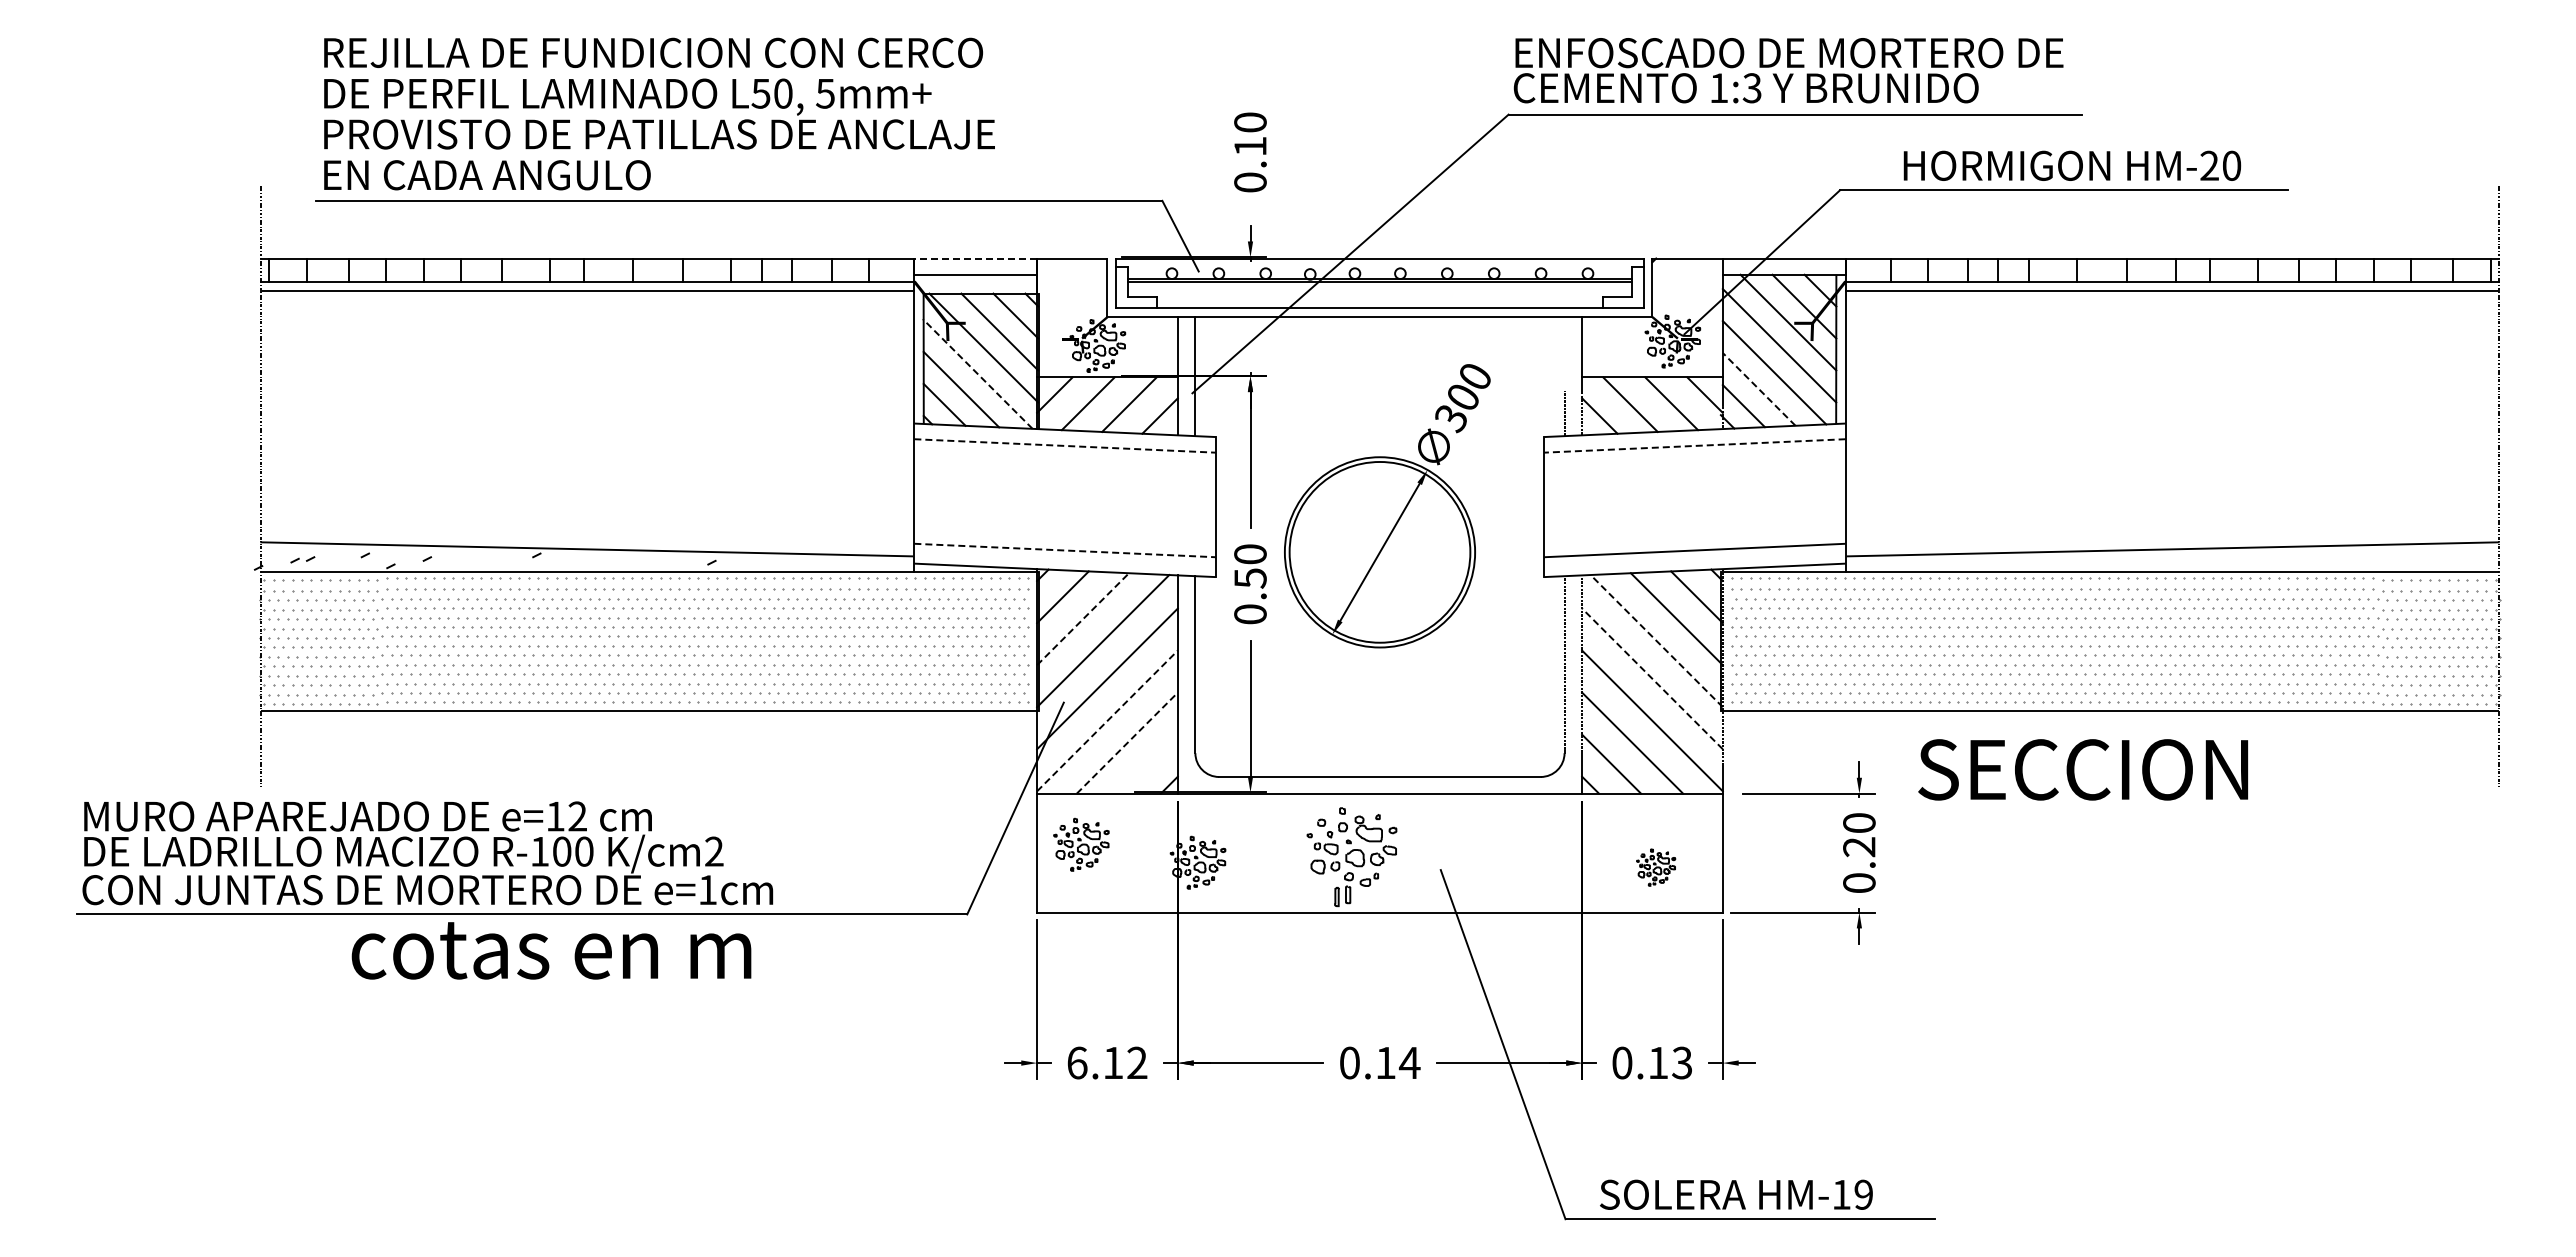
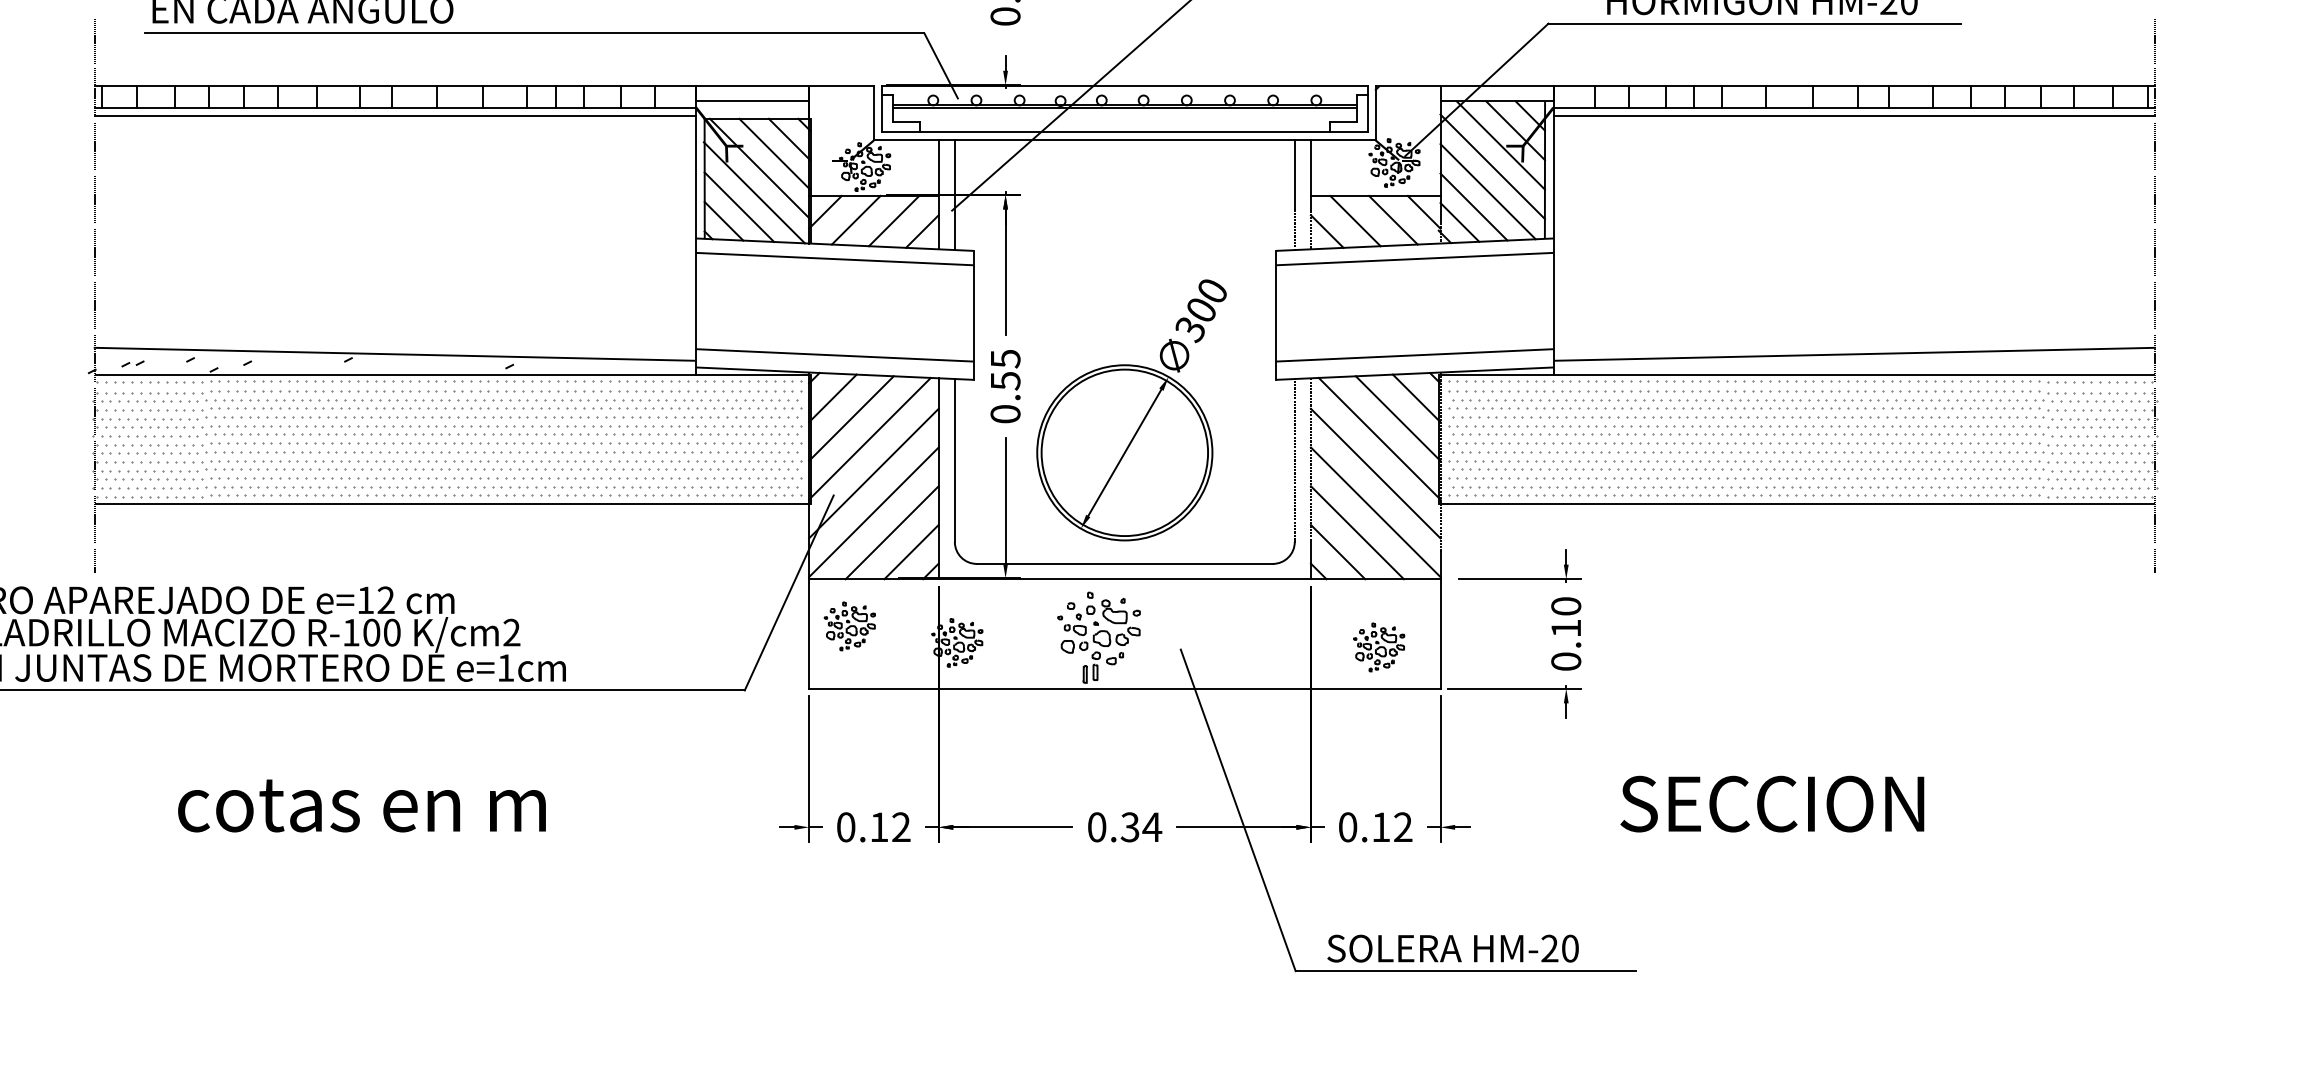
line: (975, 258) -> (752, 86), dashed -> solid
line: (1564, 354) -> (1294, 174), added
line: (977, 374) -> (754, 193), dashed -> solid
line: (1758, 389) -> (1473, 207), dashed -> solid
line: (1065, 445) -> (835, 258), dashed -> solid
line: (1694, 445) -> (1414, 258), dashed -> solid
part: (1387, 506) -> (1131, 410), moved
line: (1065, 550) -> (835, 355), dashed -> solid
text: (1250, 554) -> (1005, 359), 0.50 -> 0.55
line: (1083, 618) -> (851, 417), dashed -> solid
line: (1656, 640) -> (1379, 438), dashed -> solid
line: (1652, 678) -> (1375, 473), dashed -> solid
line: (1107, 720) -> (873, 511), dashed -> solid
line: (1127, 742) -> (892, 532), dashed -> solid
line: (1147, 763) -> (910, 551), added
text: (2083, 769) -> (1772, 803), moved
text: (1859, 847) -> (1566, 628), 0.20 -> 0.10
part: (1655, 867) -> (1378, 647), size x1.43
text: (551, 950) -> (361, 805), moved
text: (1077, 1062) -> (846, 826), 6.12 -> 0.12
text: (1385, 1062) -> (1129, 826), 0.14 -> 0.34
text: (1682, 1063) -> (1403, 827), 0.13 -> 0.12
text: (1852, 1194) -> (1559, 948), HM-19 -> HM-20

